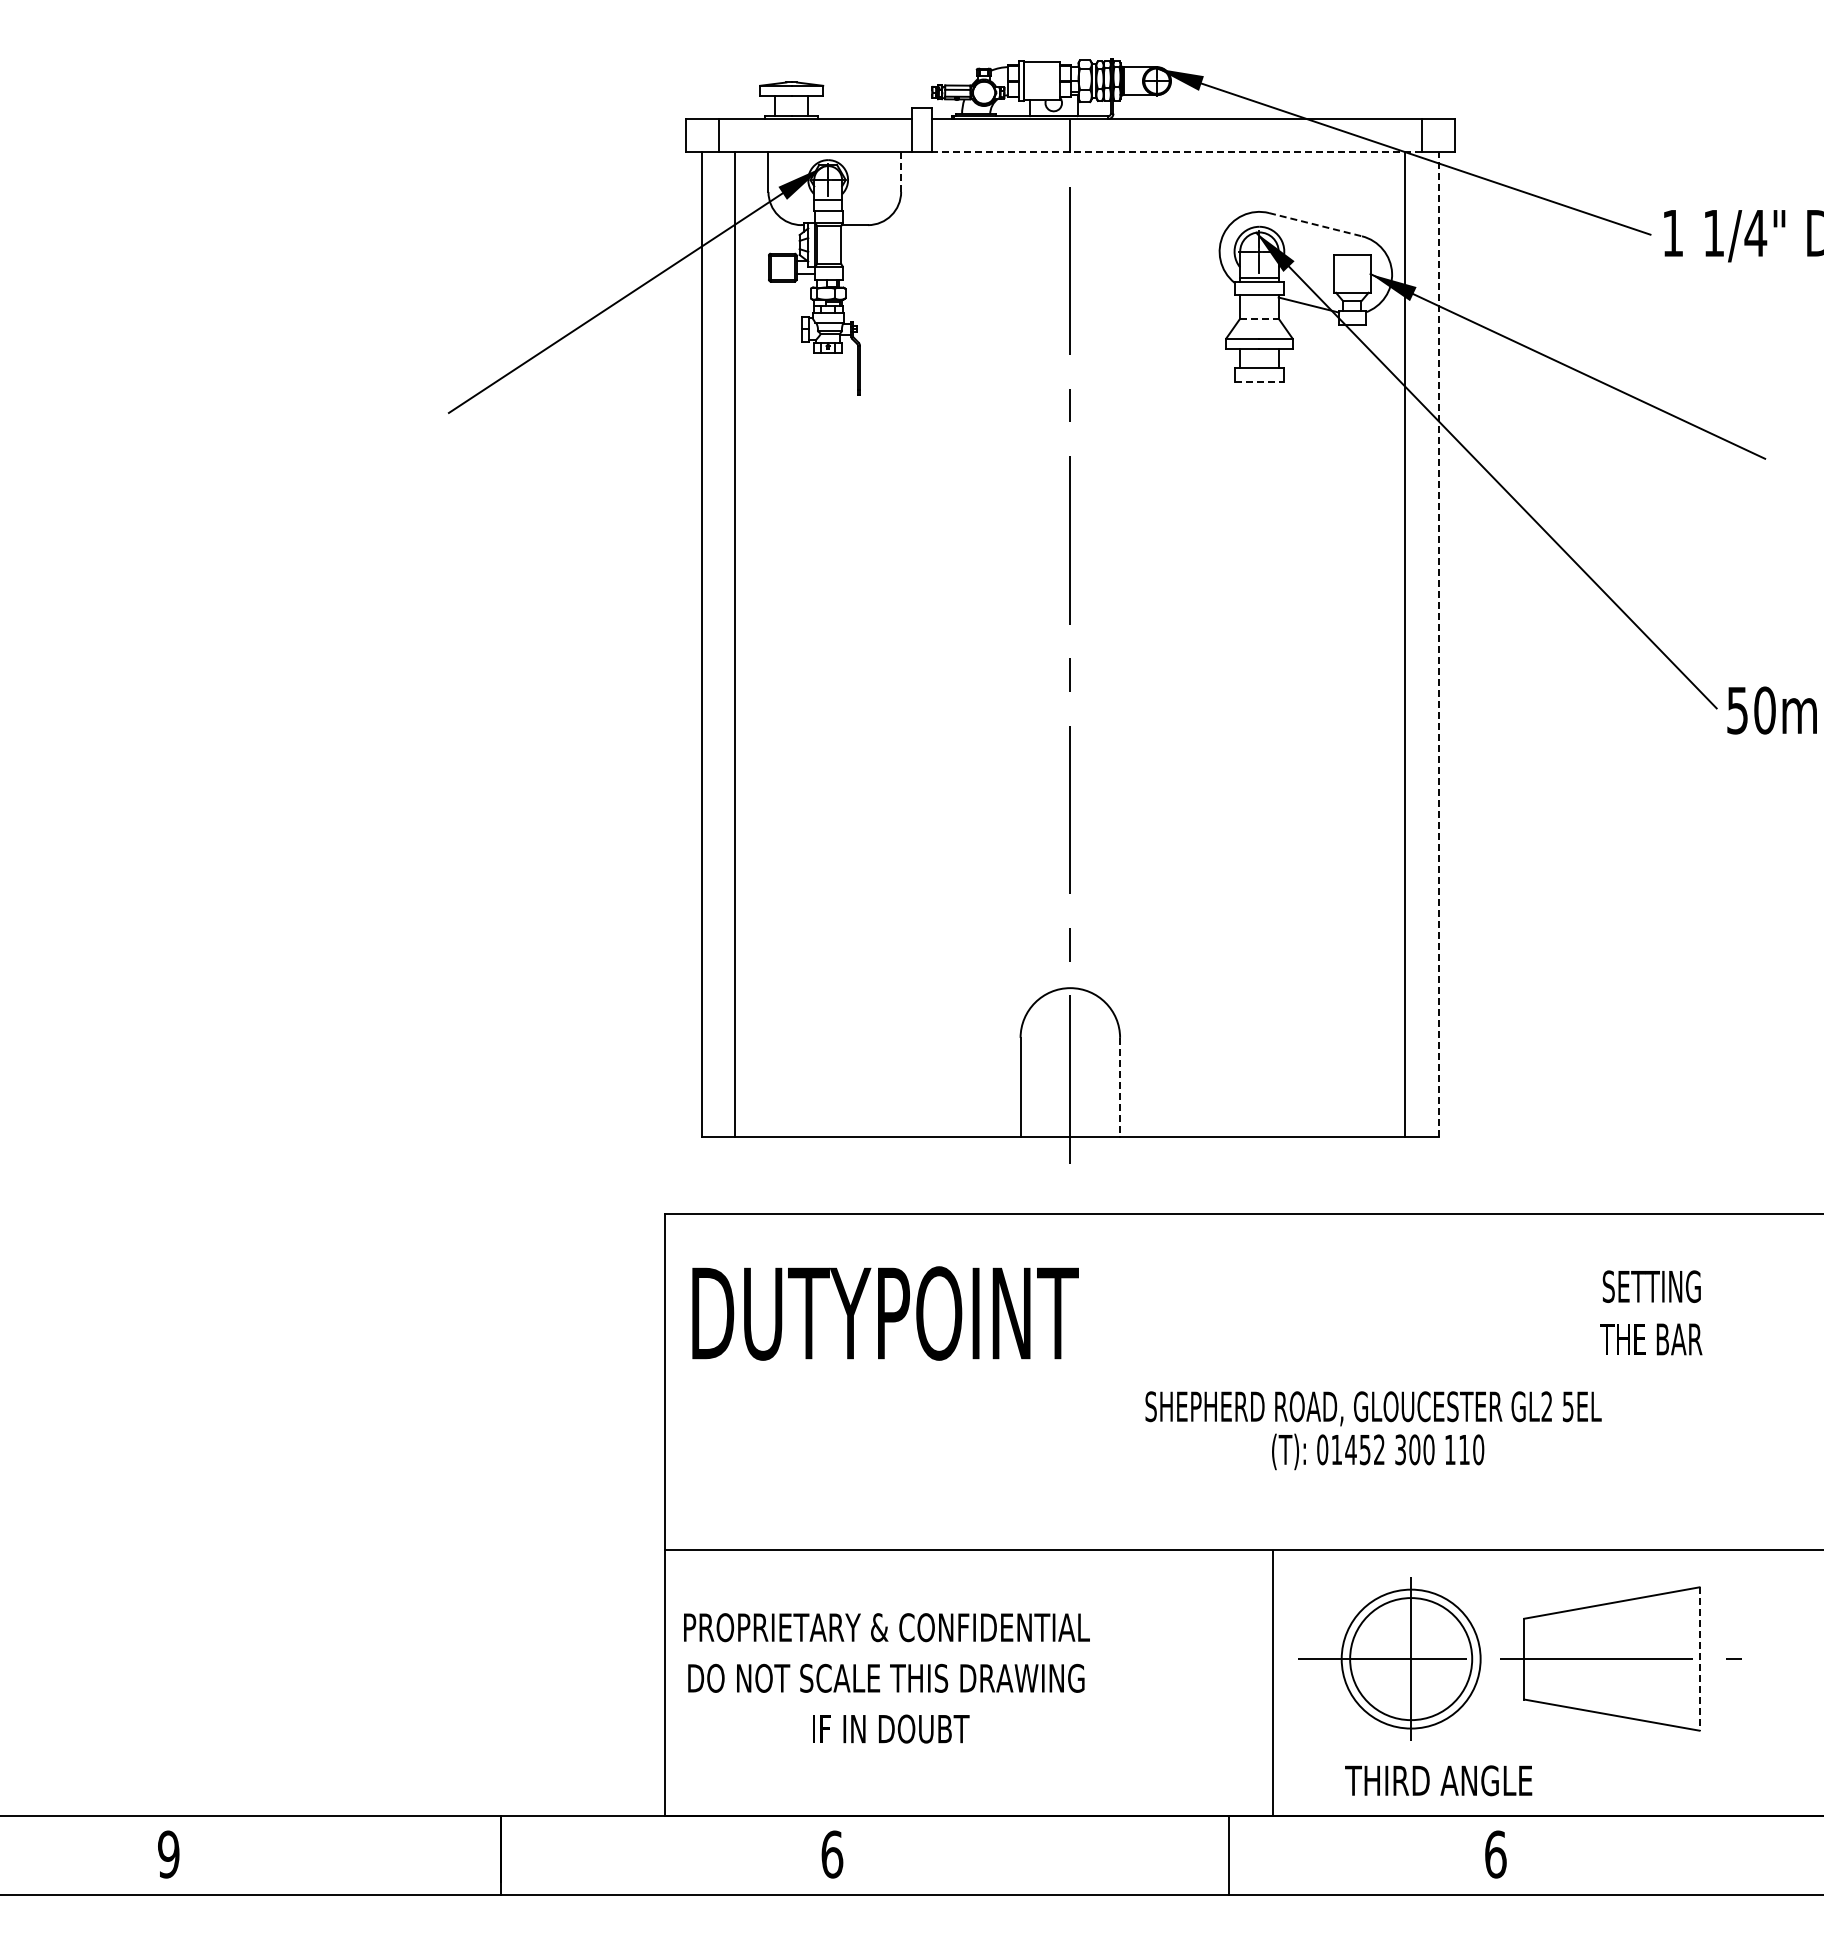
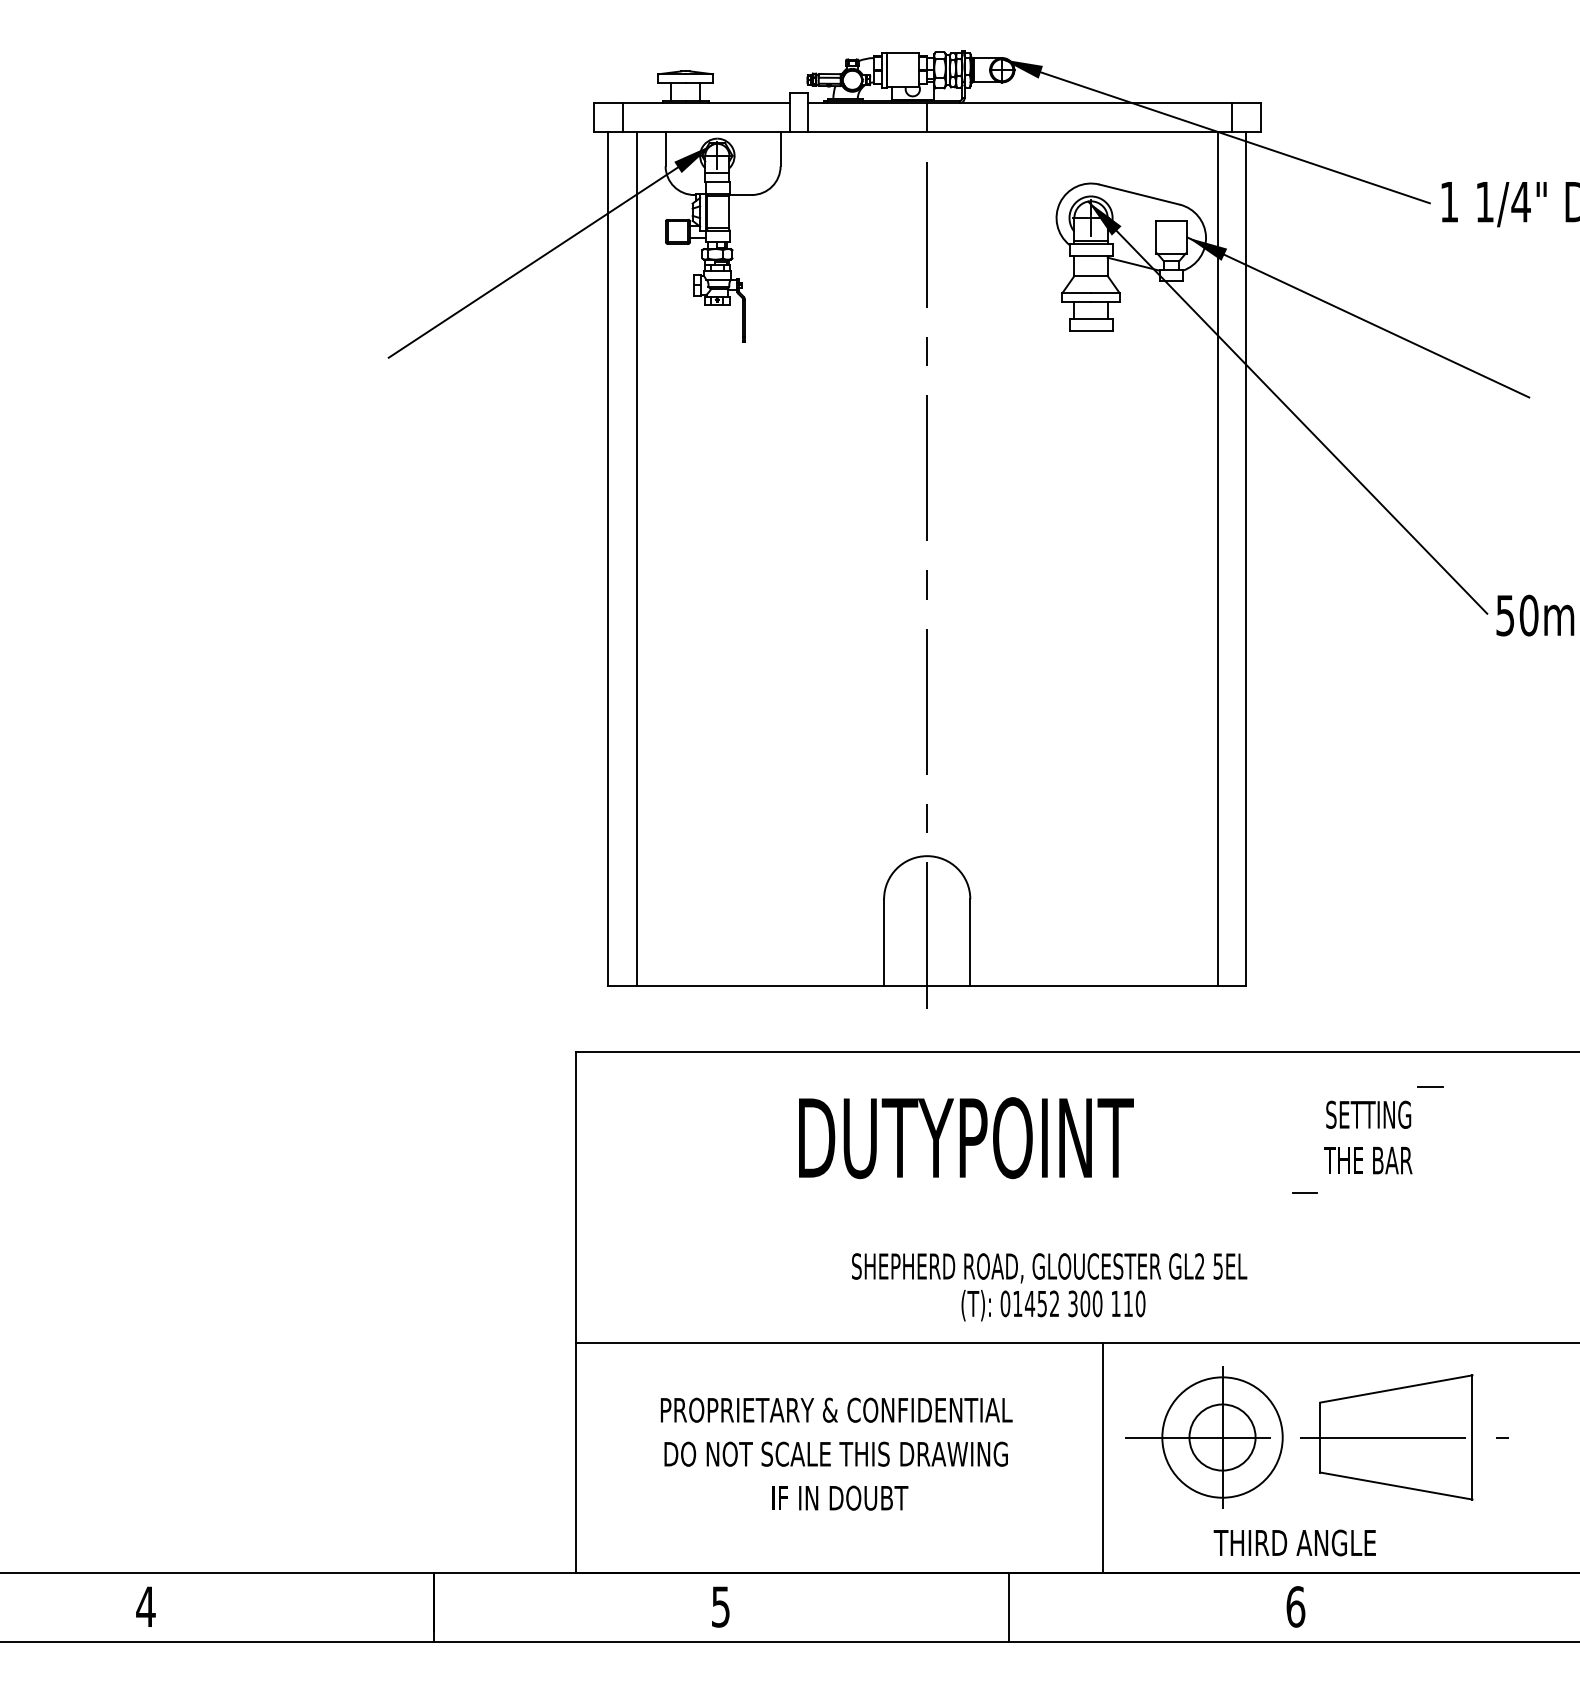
line: (1177, 152) -> (1020, 132), dashed -> solid
line: (901, 172) -> (780, 149), dashed -> solid
line: (1315, 224) -> (1139, 194), dashed -> solid
line: (1259, 318) -> (1091, 275), dashed -> solid
line: (1259, 381) -> (1091, 330), dashed -> solid
line: (1438, 644) -> (1246, 558), dashed -> solid
line: (1120, 1087) -> (970, 942), dashed -> solid
line: (1651, 1254) -> (1430, 1086), added
text: (1651, 1312) -> (1368, 1137), moved
text: (885, 1313) -> (966, 1138), moved
line: (1505, 1377) -> (1304, 1193), added
text: (1373, 1430) -> (1049, 1287), moved
circle: (1411, 1658) -> (1222, 1437), size x0.62
line: (1699, 1659) -> (1472, 1437), dashed -> solid
text: (886, 1678) -> (836, 1454), moved
text: (1438, 1780) -> (1294, 1542), moved
text: (168, 1854) -> (145, 1606), 9 -> 4
text: (832, 1854) -> (721, 1606), 6 -> 5
line: (1228, 1855) -> (1008, 1607), moved

